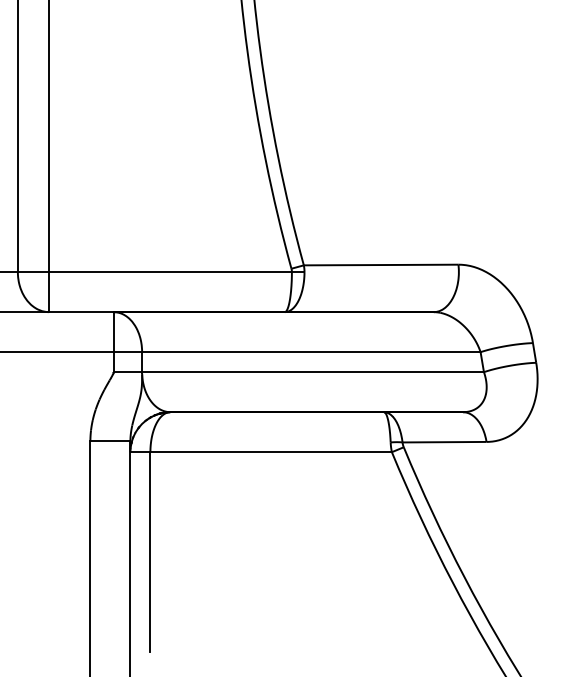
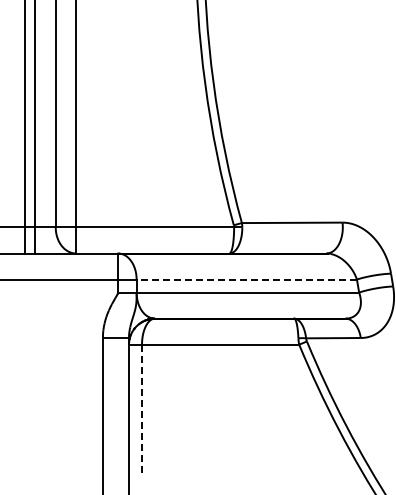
line: (310, 352) -> (246, 279), solid -> dashed
line: (151, 551) -> (142, 409), solid -> dashed

